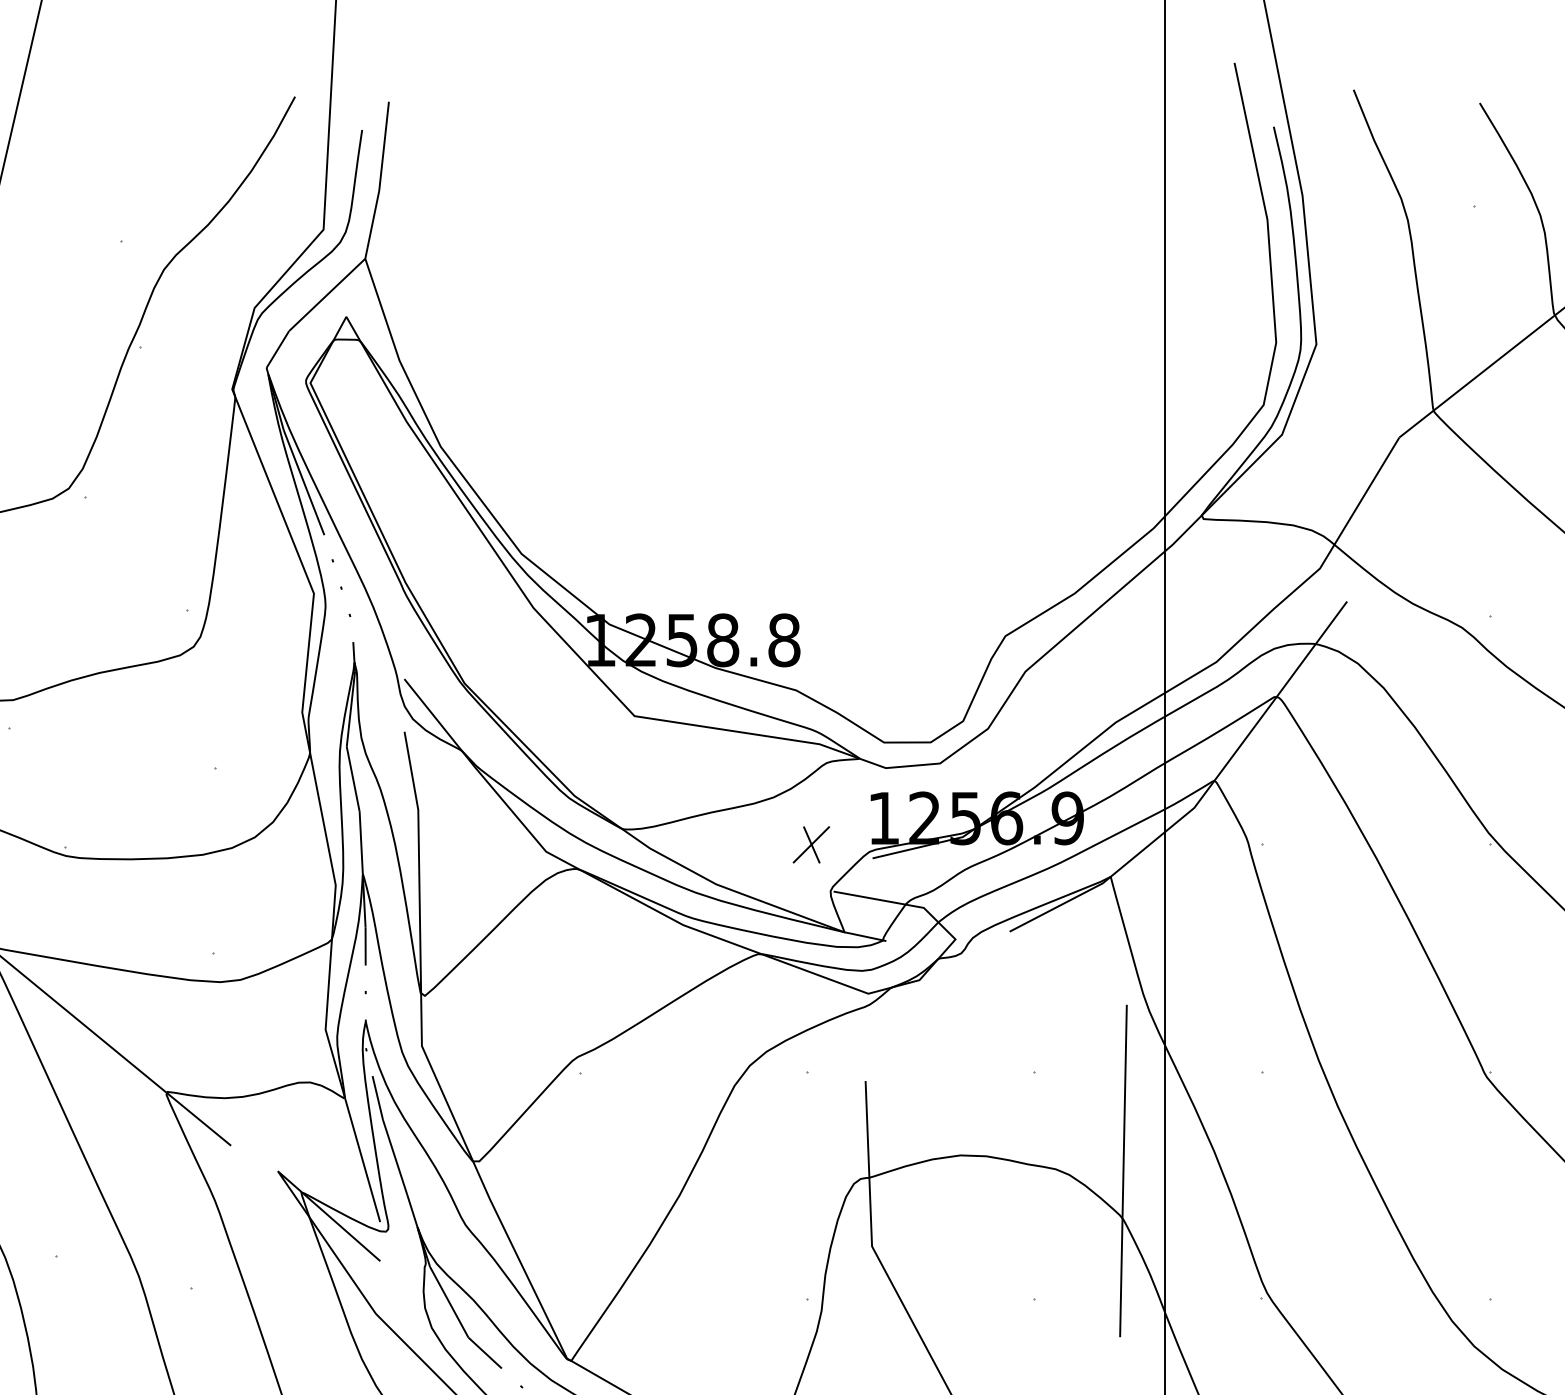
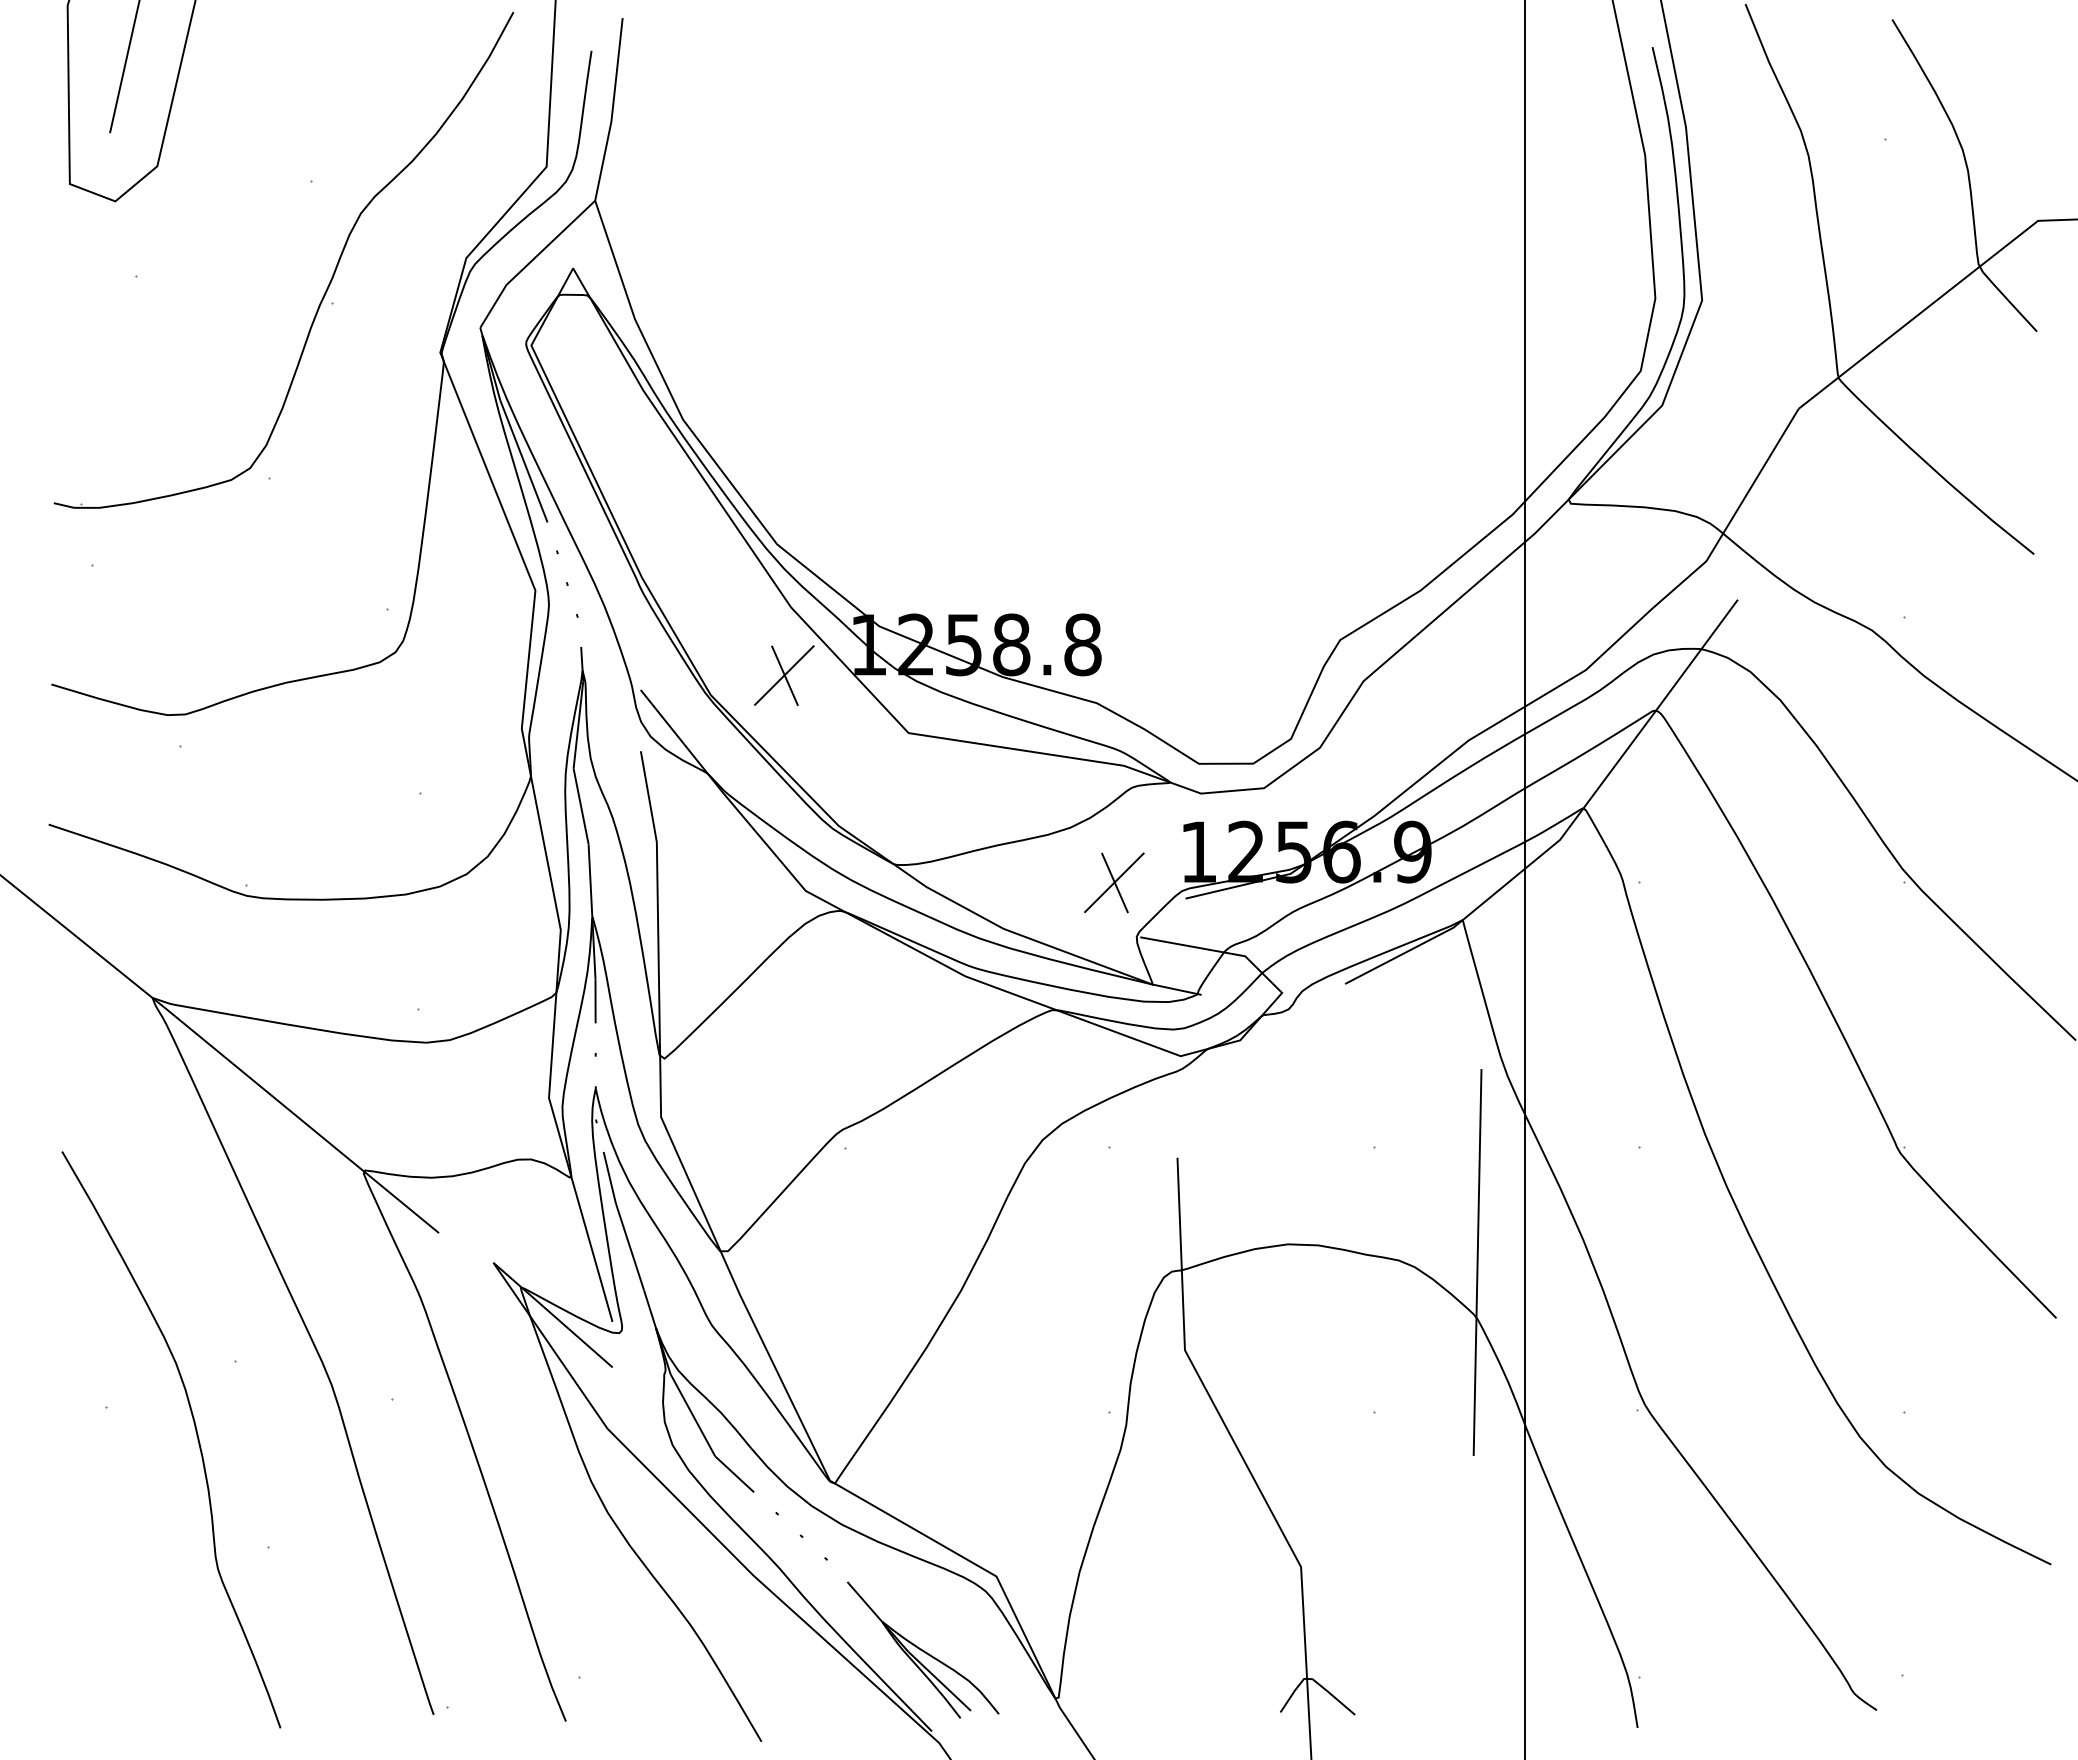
part: (527, 666) -> (784, 675), added
part: (811, 844) -> (1114, 882), size x1.43

